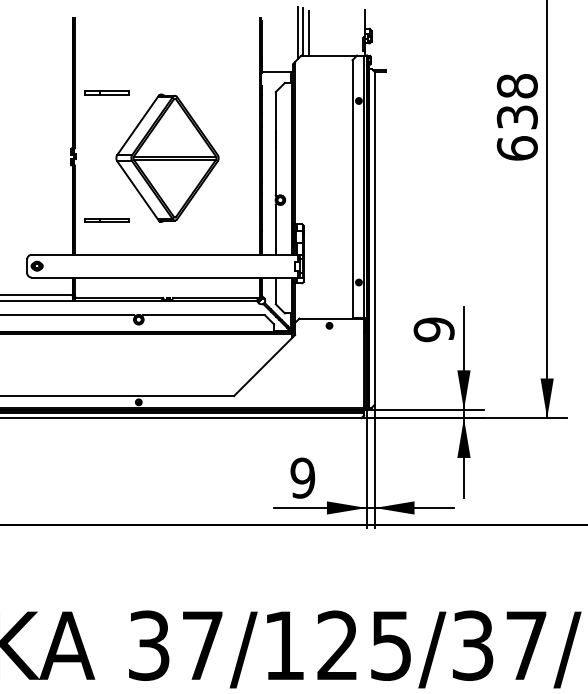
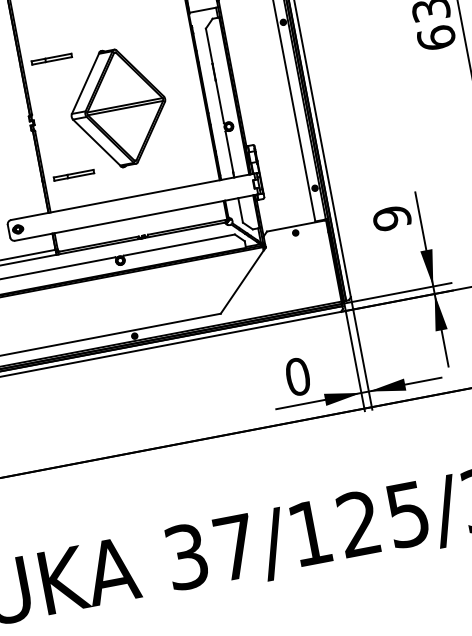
text: (302, 477) -> (297, 376), 9 -> 0

